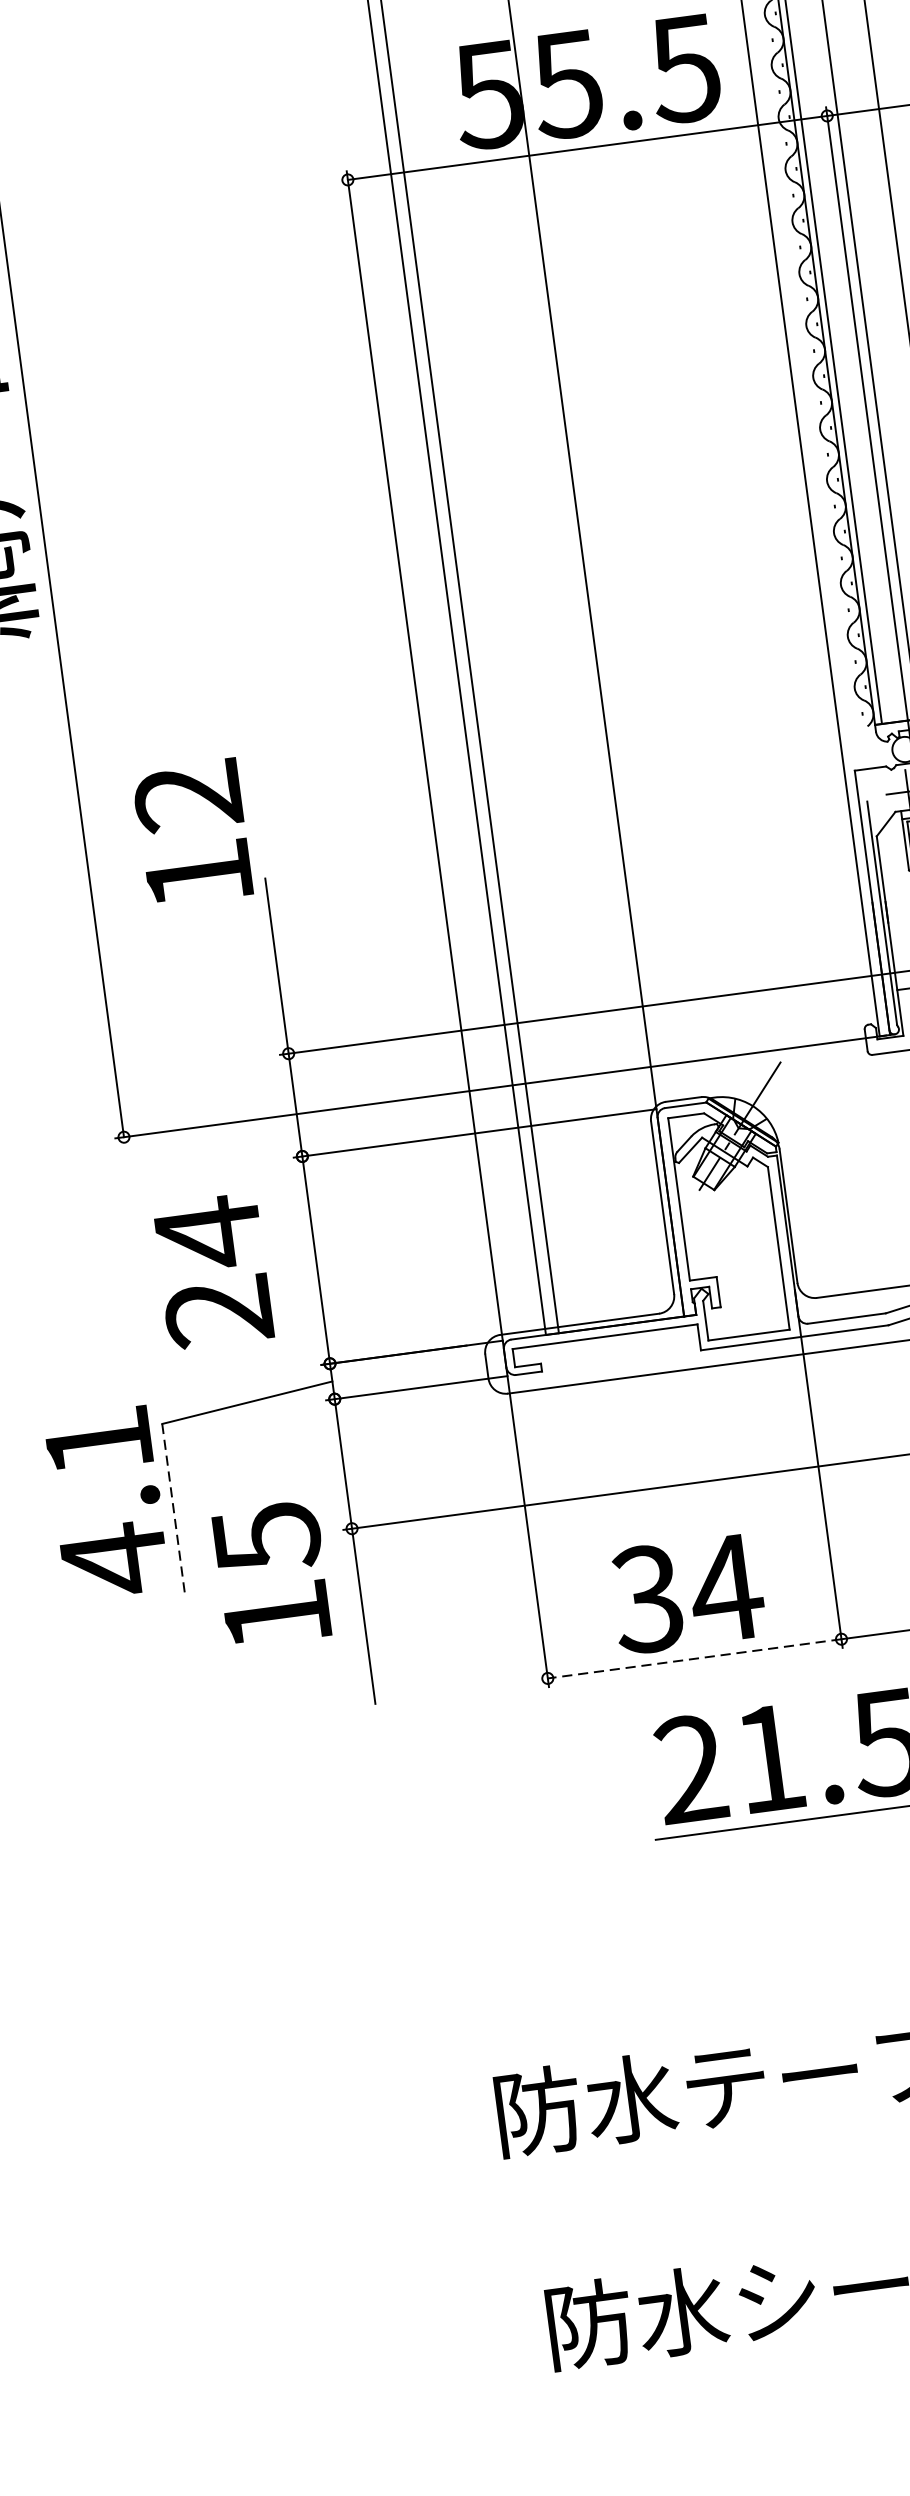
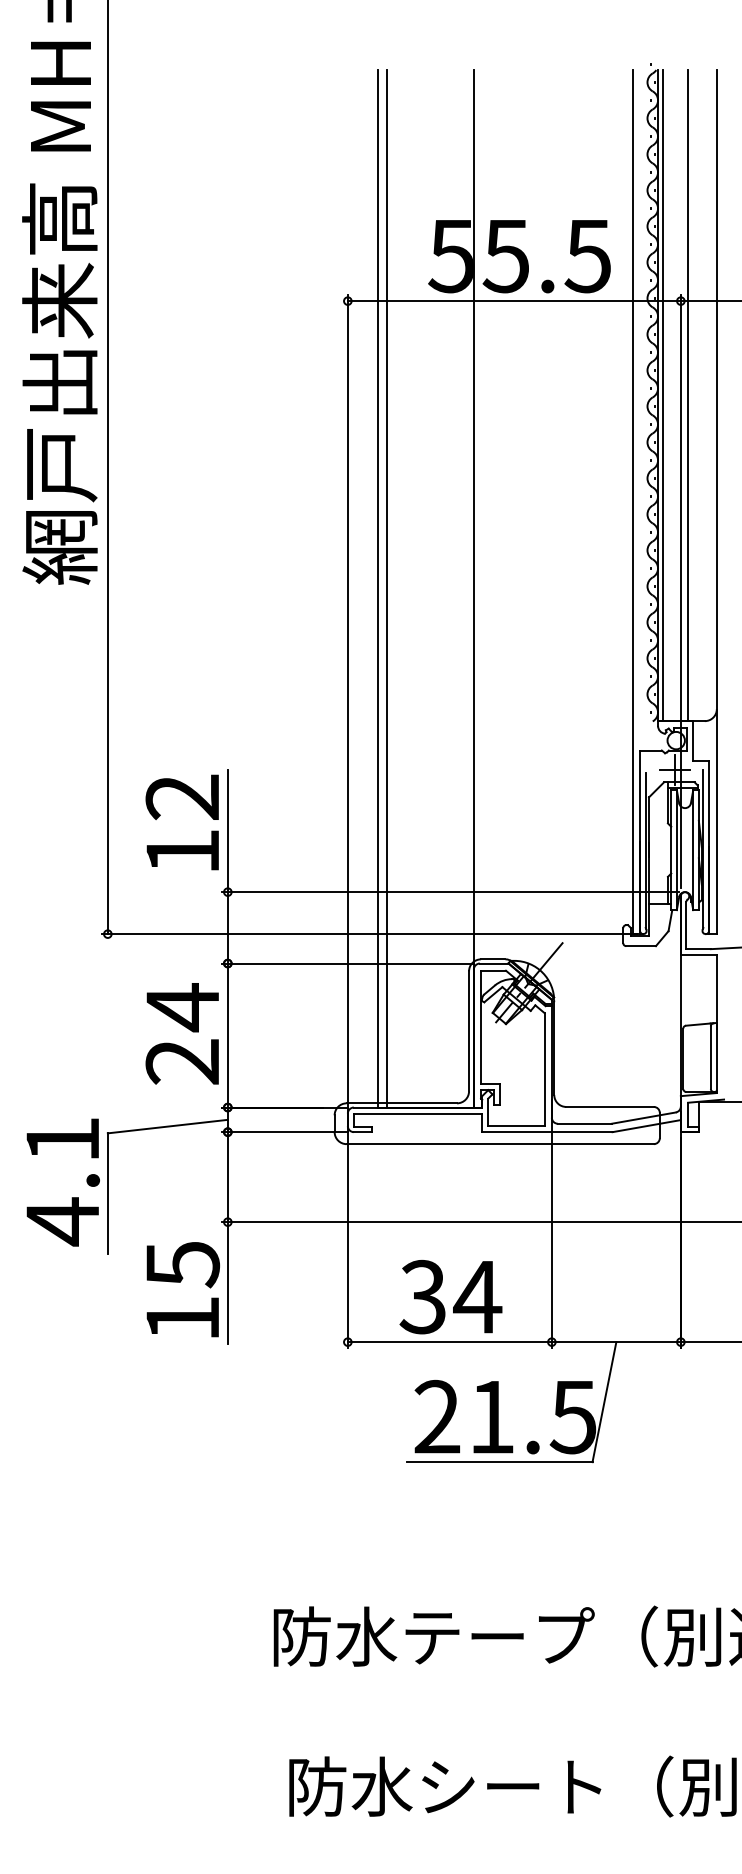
text: (191, 832) -> (181, 822), moved
text: (211, 1271) -> (181, 1033), moved
line: (173, 1512) -> (107, 1194), dashed -> solid
text: (271, 1573) -> (182, 1289), moved
line: (694, 1659) -> (449, 1342), dashed -> solid

